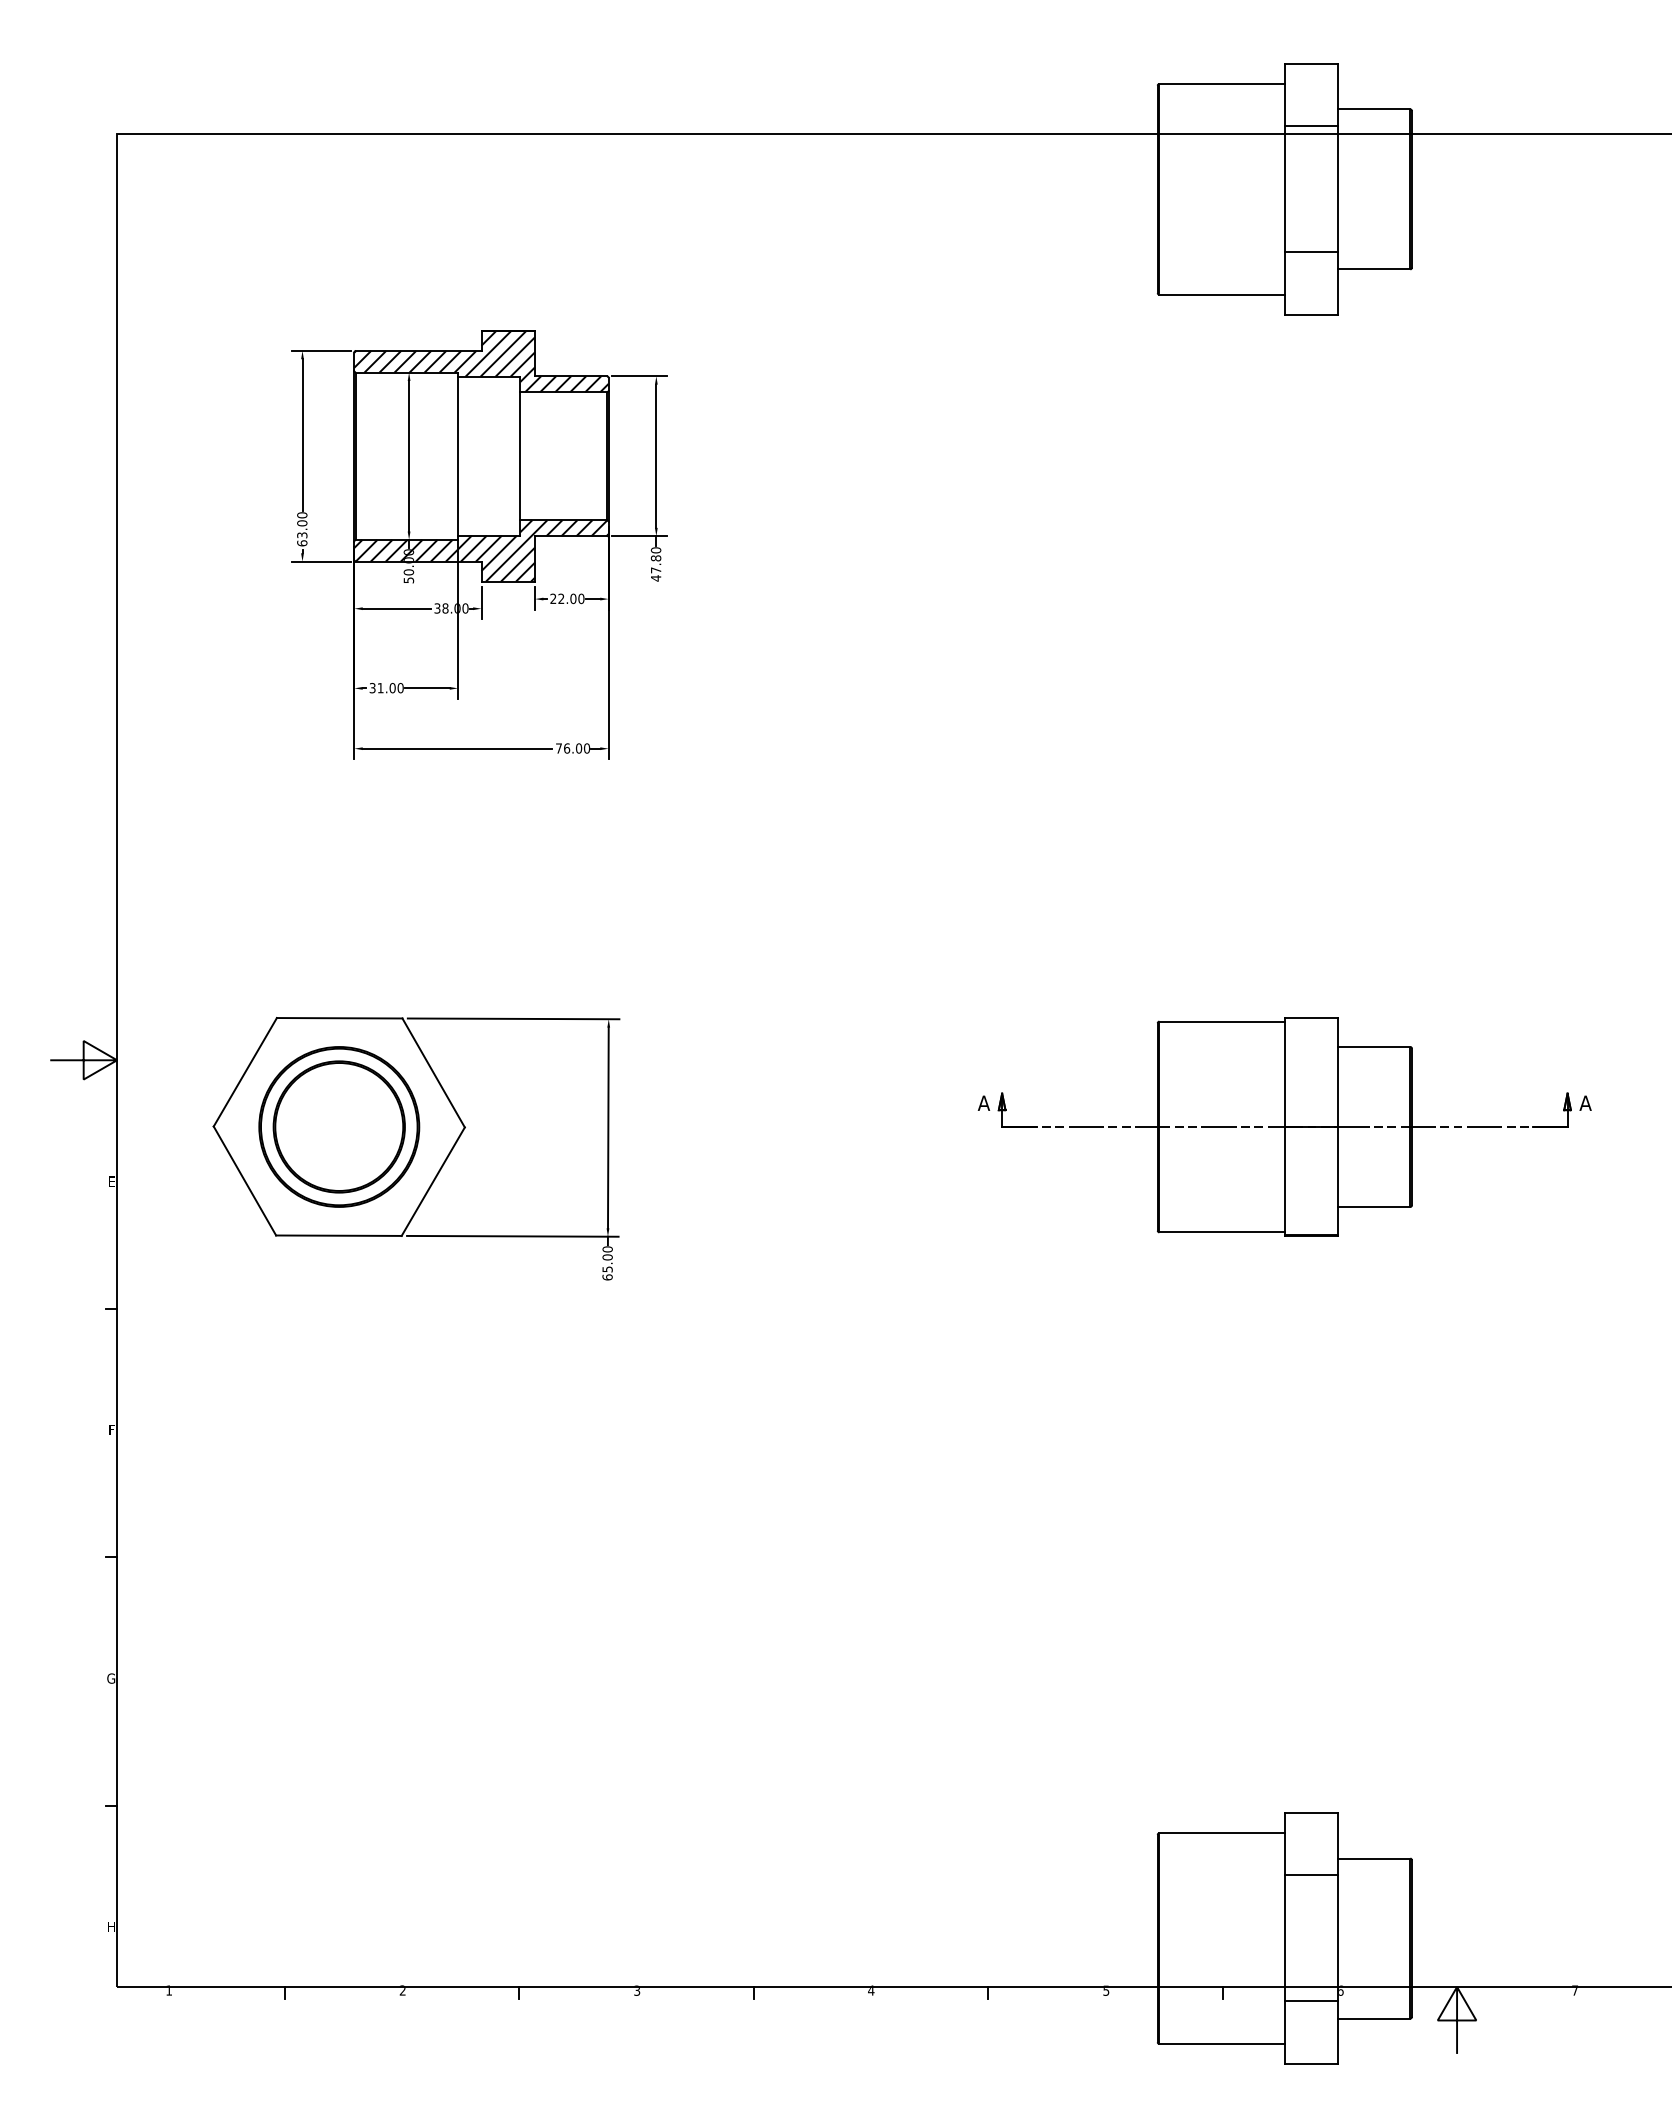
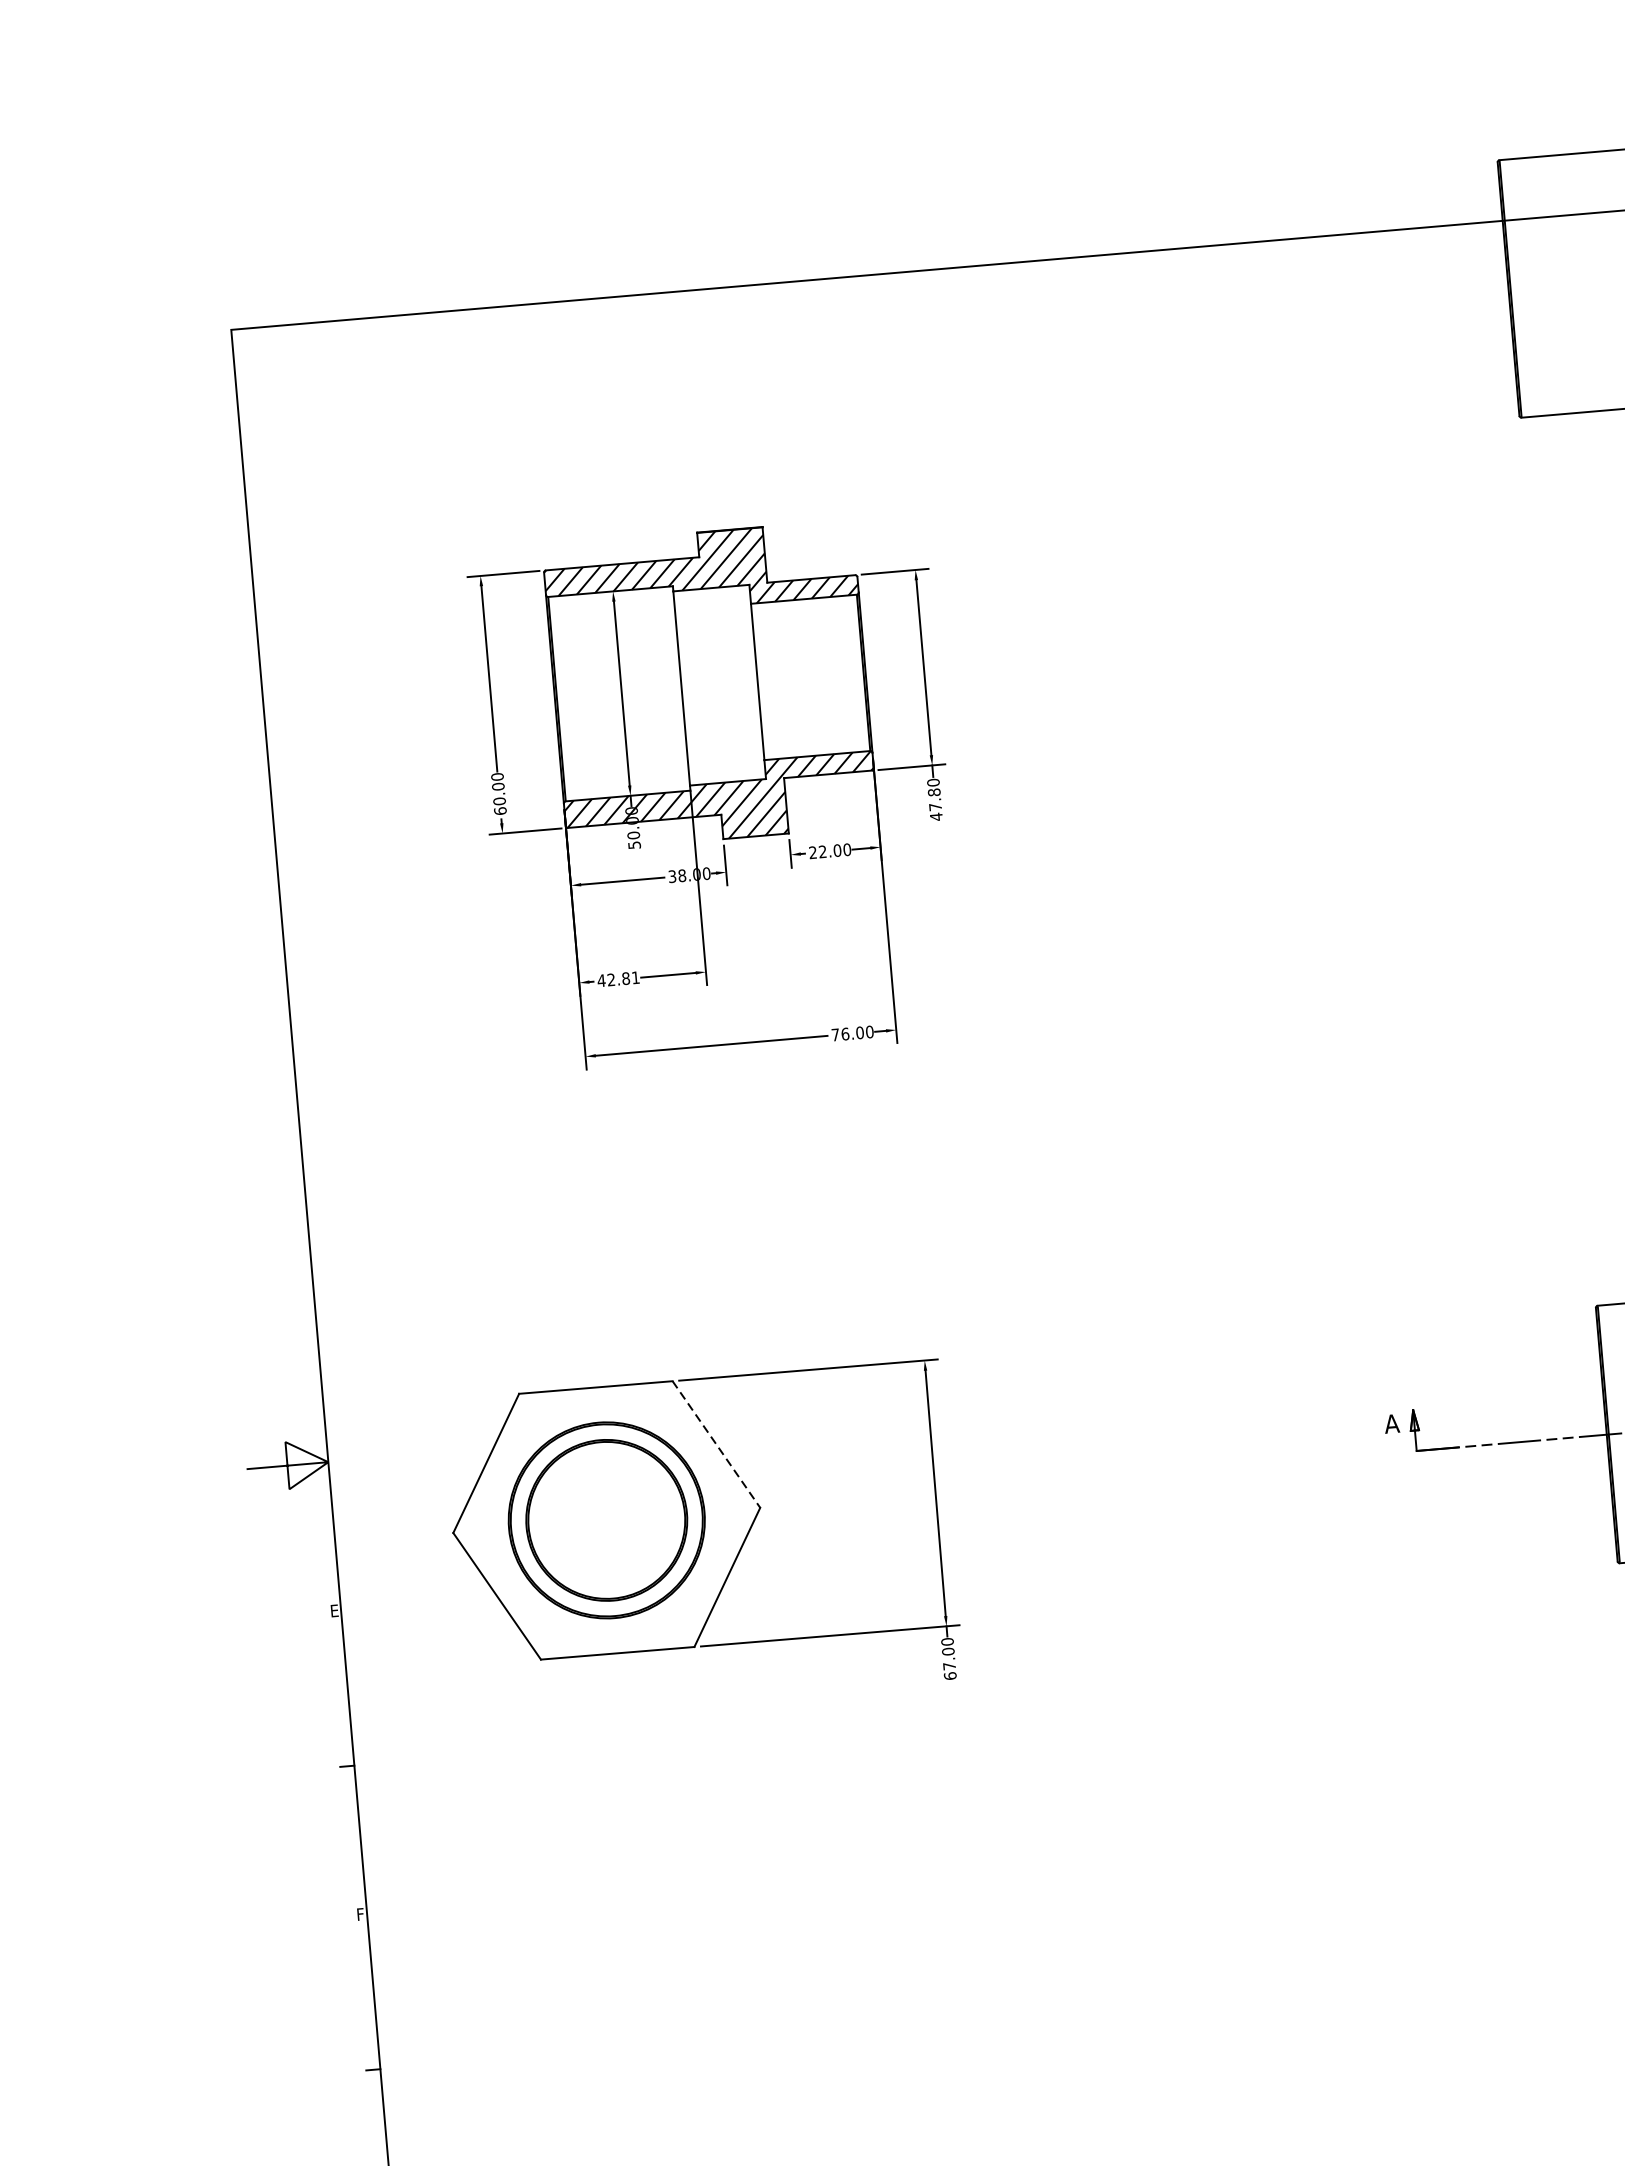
text: (302, 535) -> (499, 801), 63.00 -> 60.00
text: (386, 688) -> (618, 979), 31.00 -> 42.81
line: (433, 1072) -> (716, 1443), solid -> dashed
text: (607, 1269) -> (949, 1666), 65.00 -> 67.00

